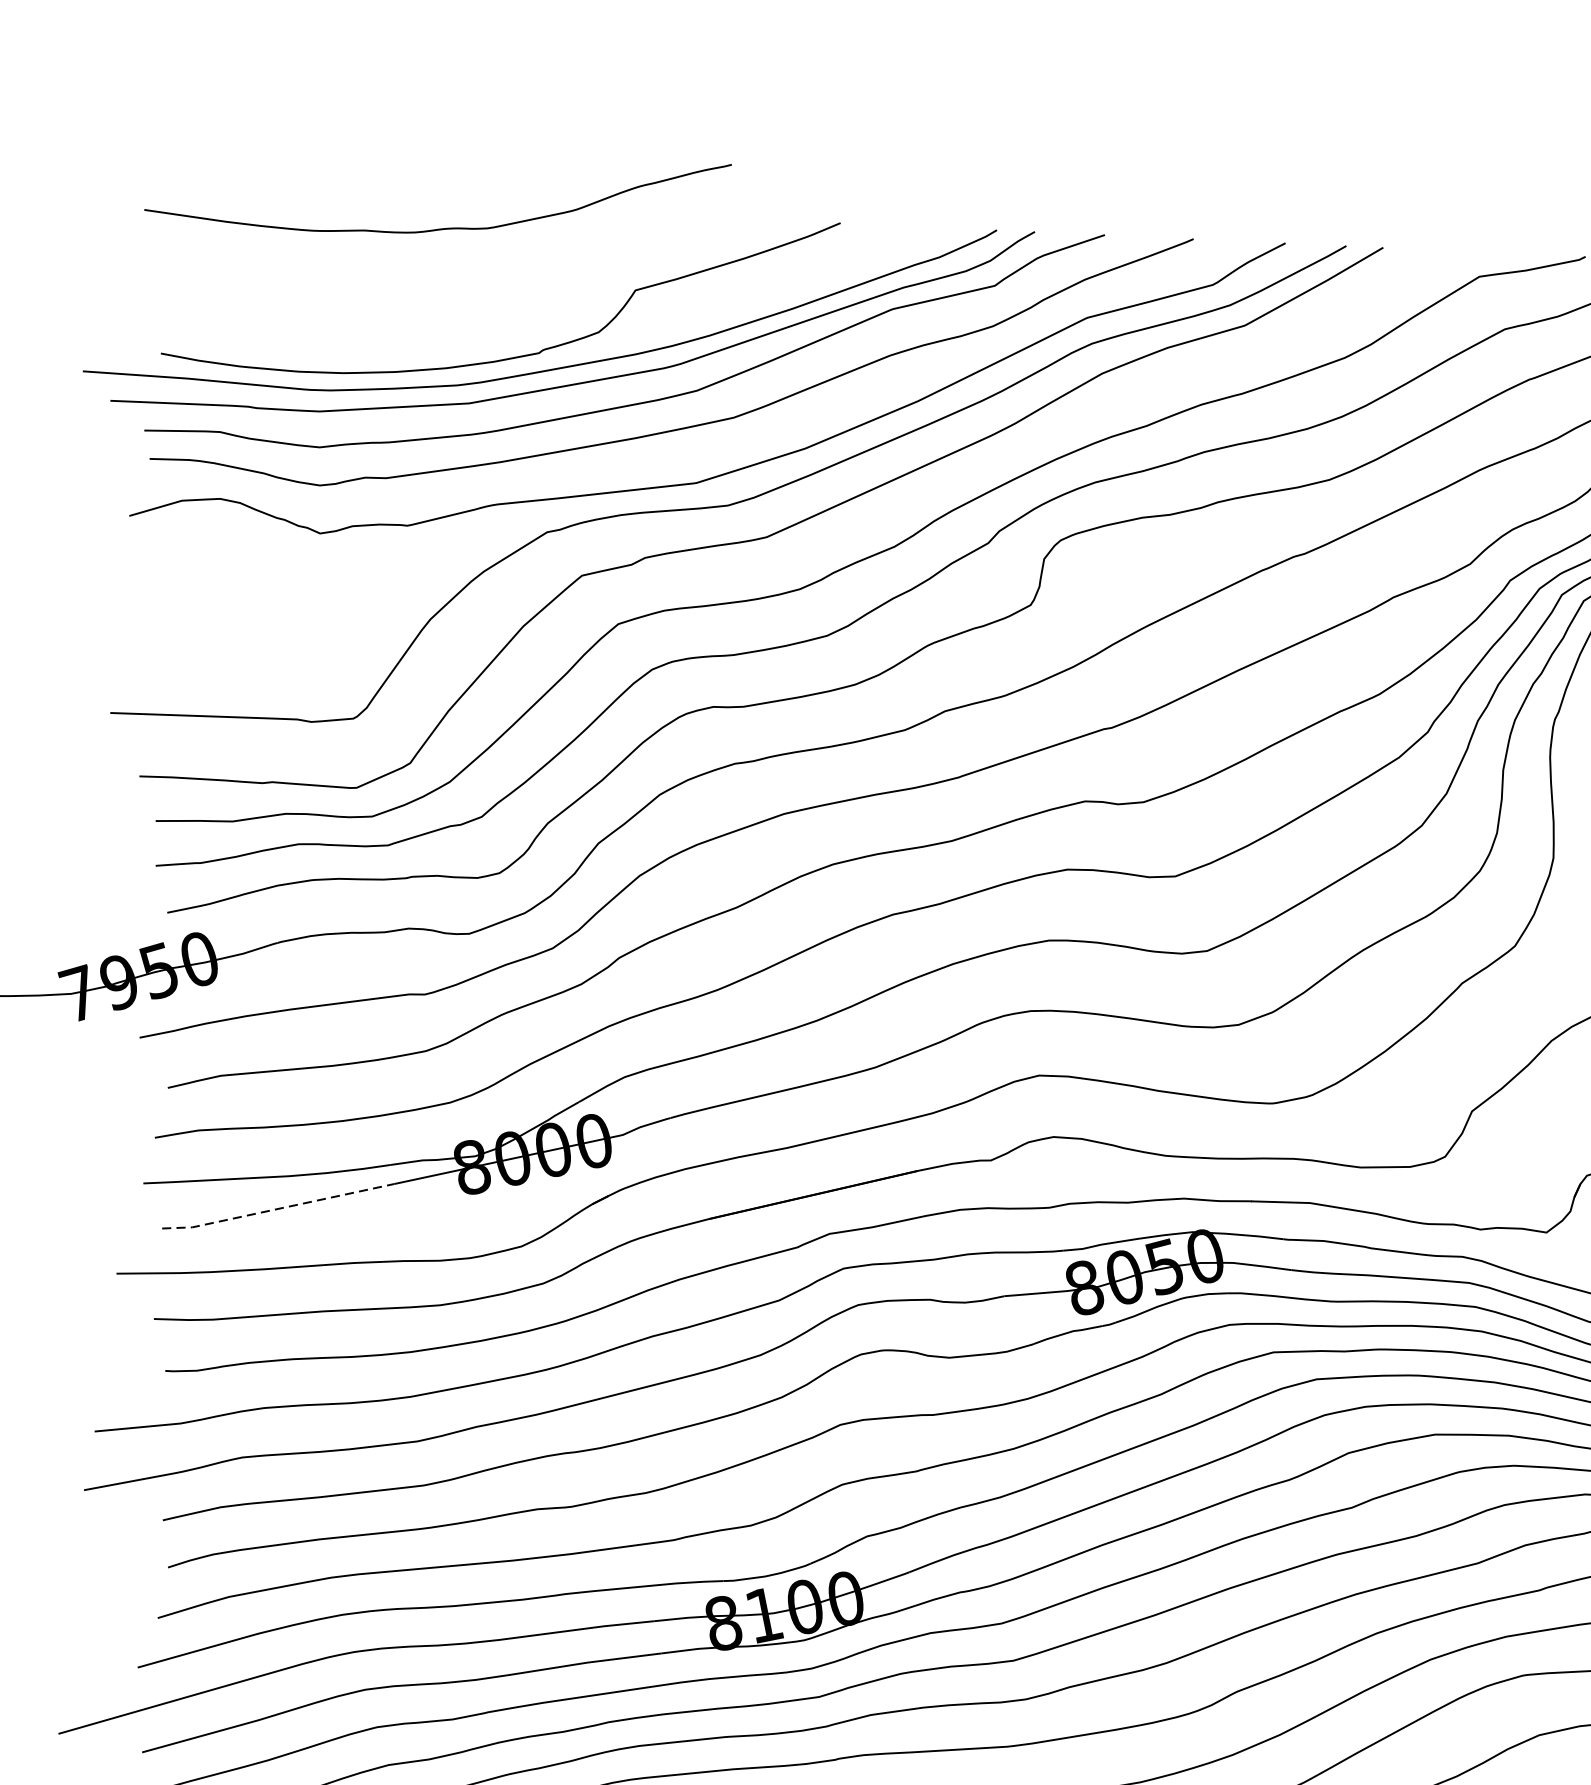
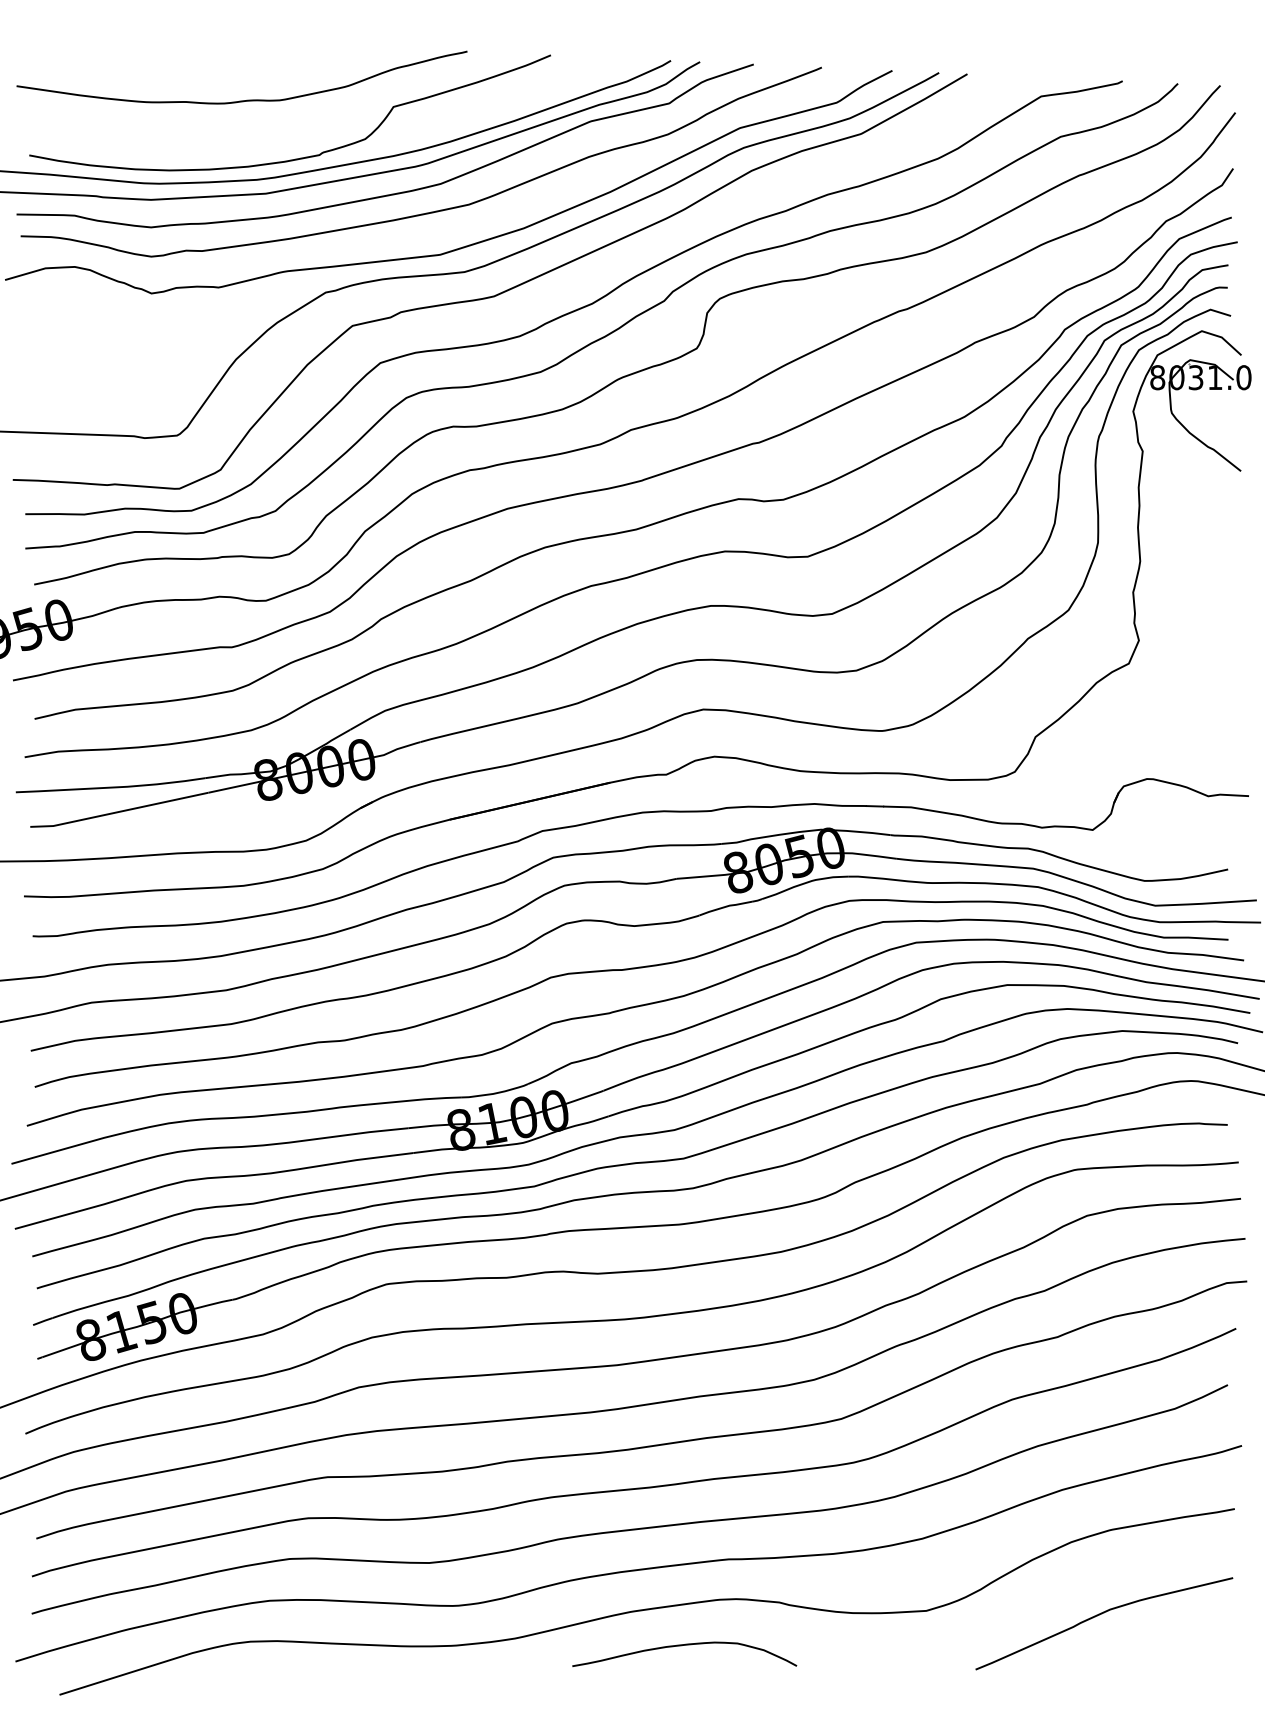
curve: (445, 227) -> (247, 99), moved
line: (277, 1209) -> (118, 812), dashed -> solid

